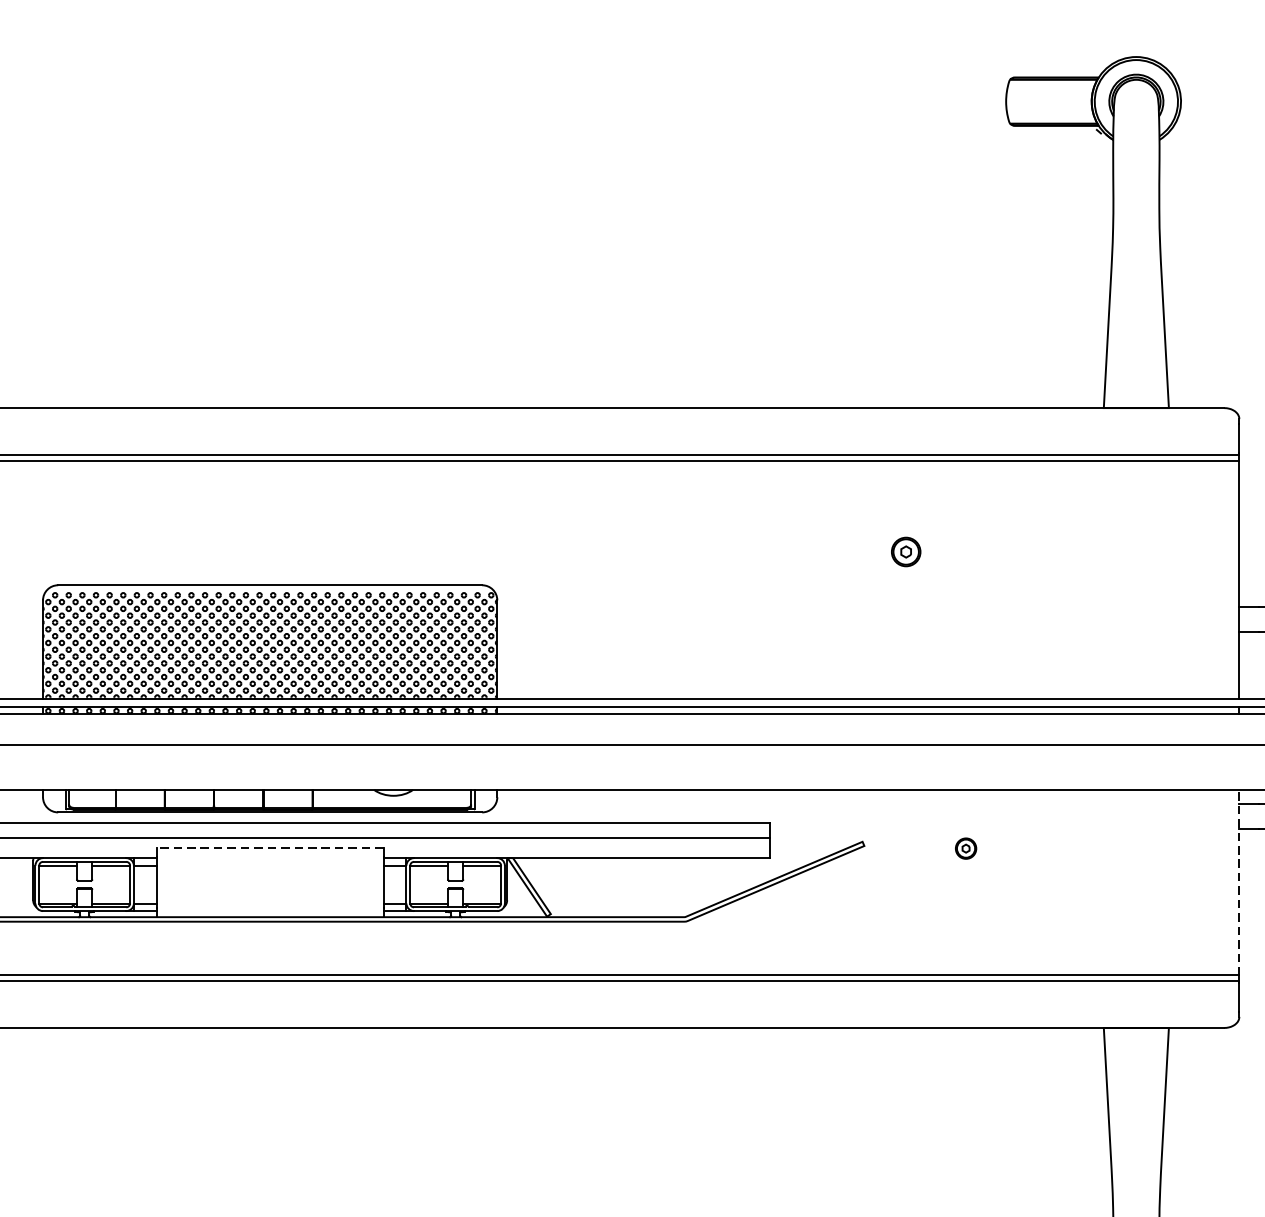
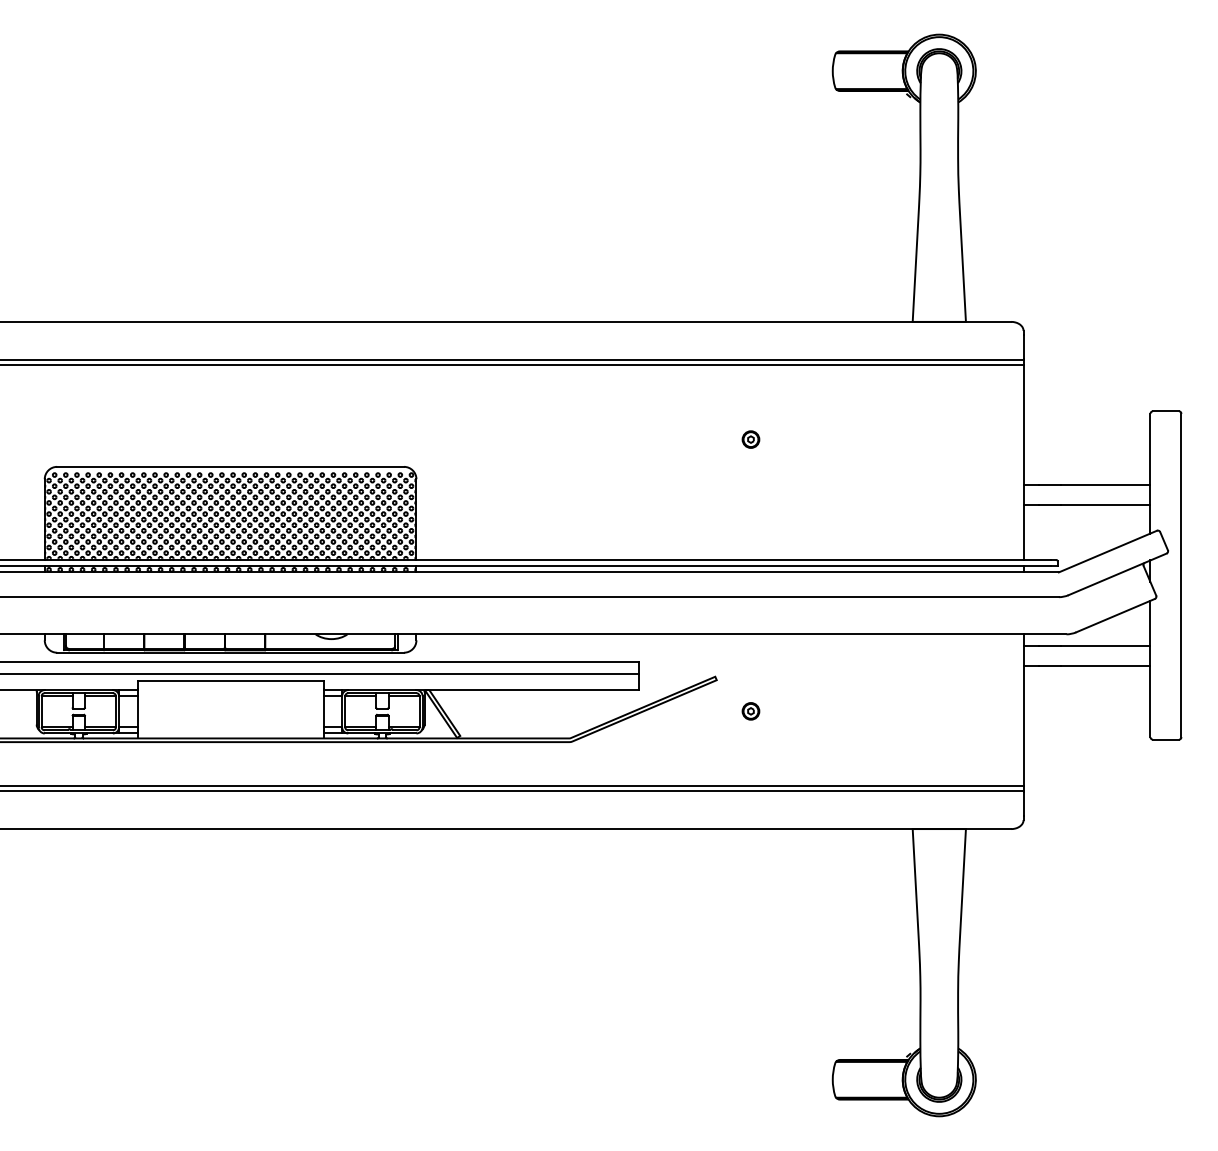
part: (905, 551) -> (750, 439), size x0.71
line: (270, 847) -> (230, 681), dashed -> solid
part: (965, 848) -> (750, 711), moved
line: (1239, 883) -> (1023, 710), dashed -> solid

